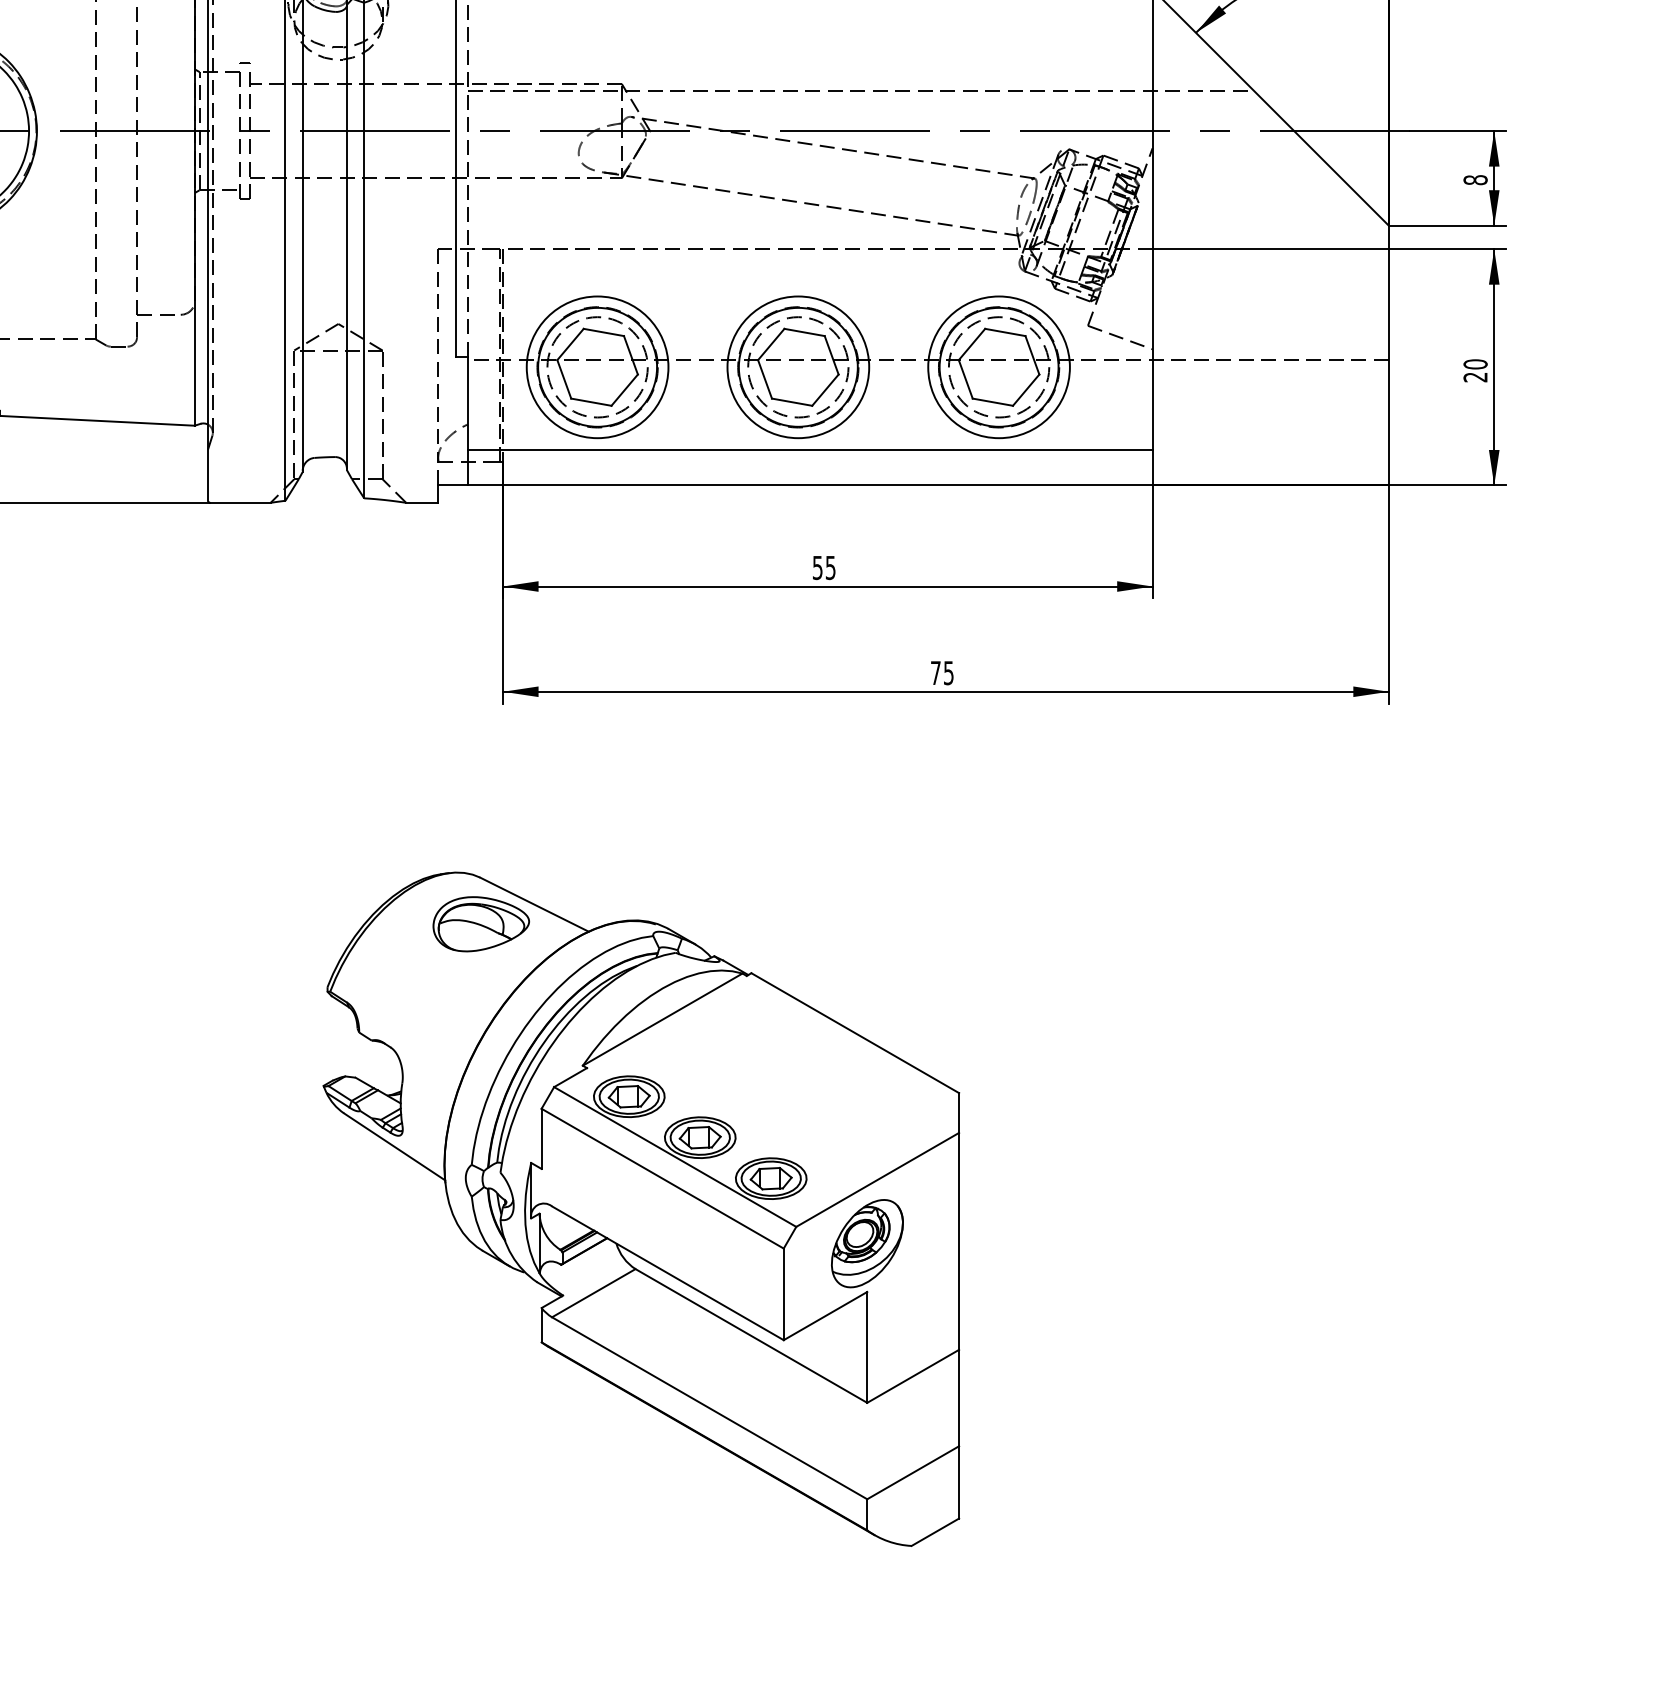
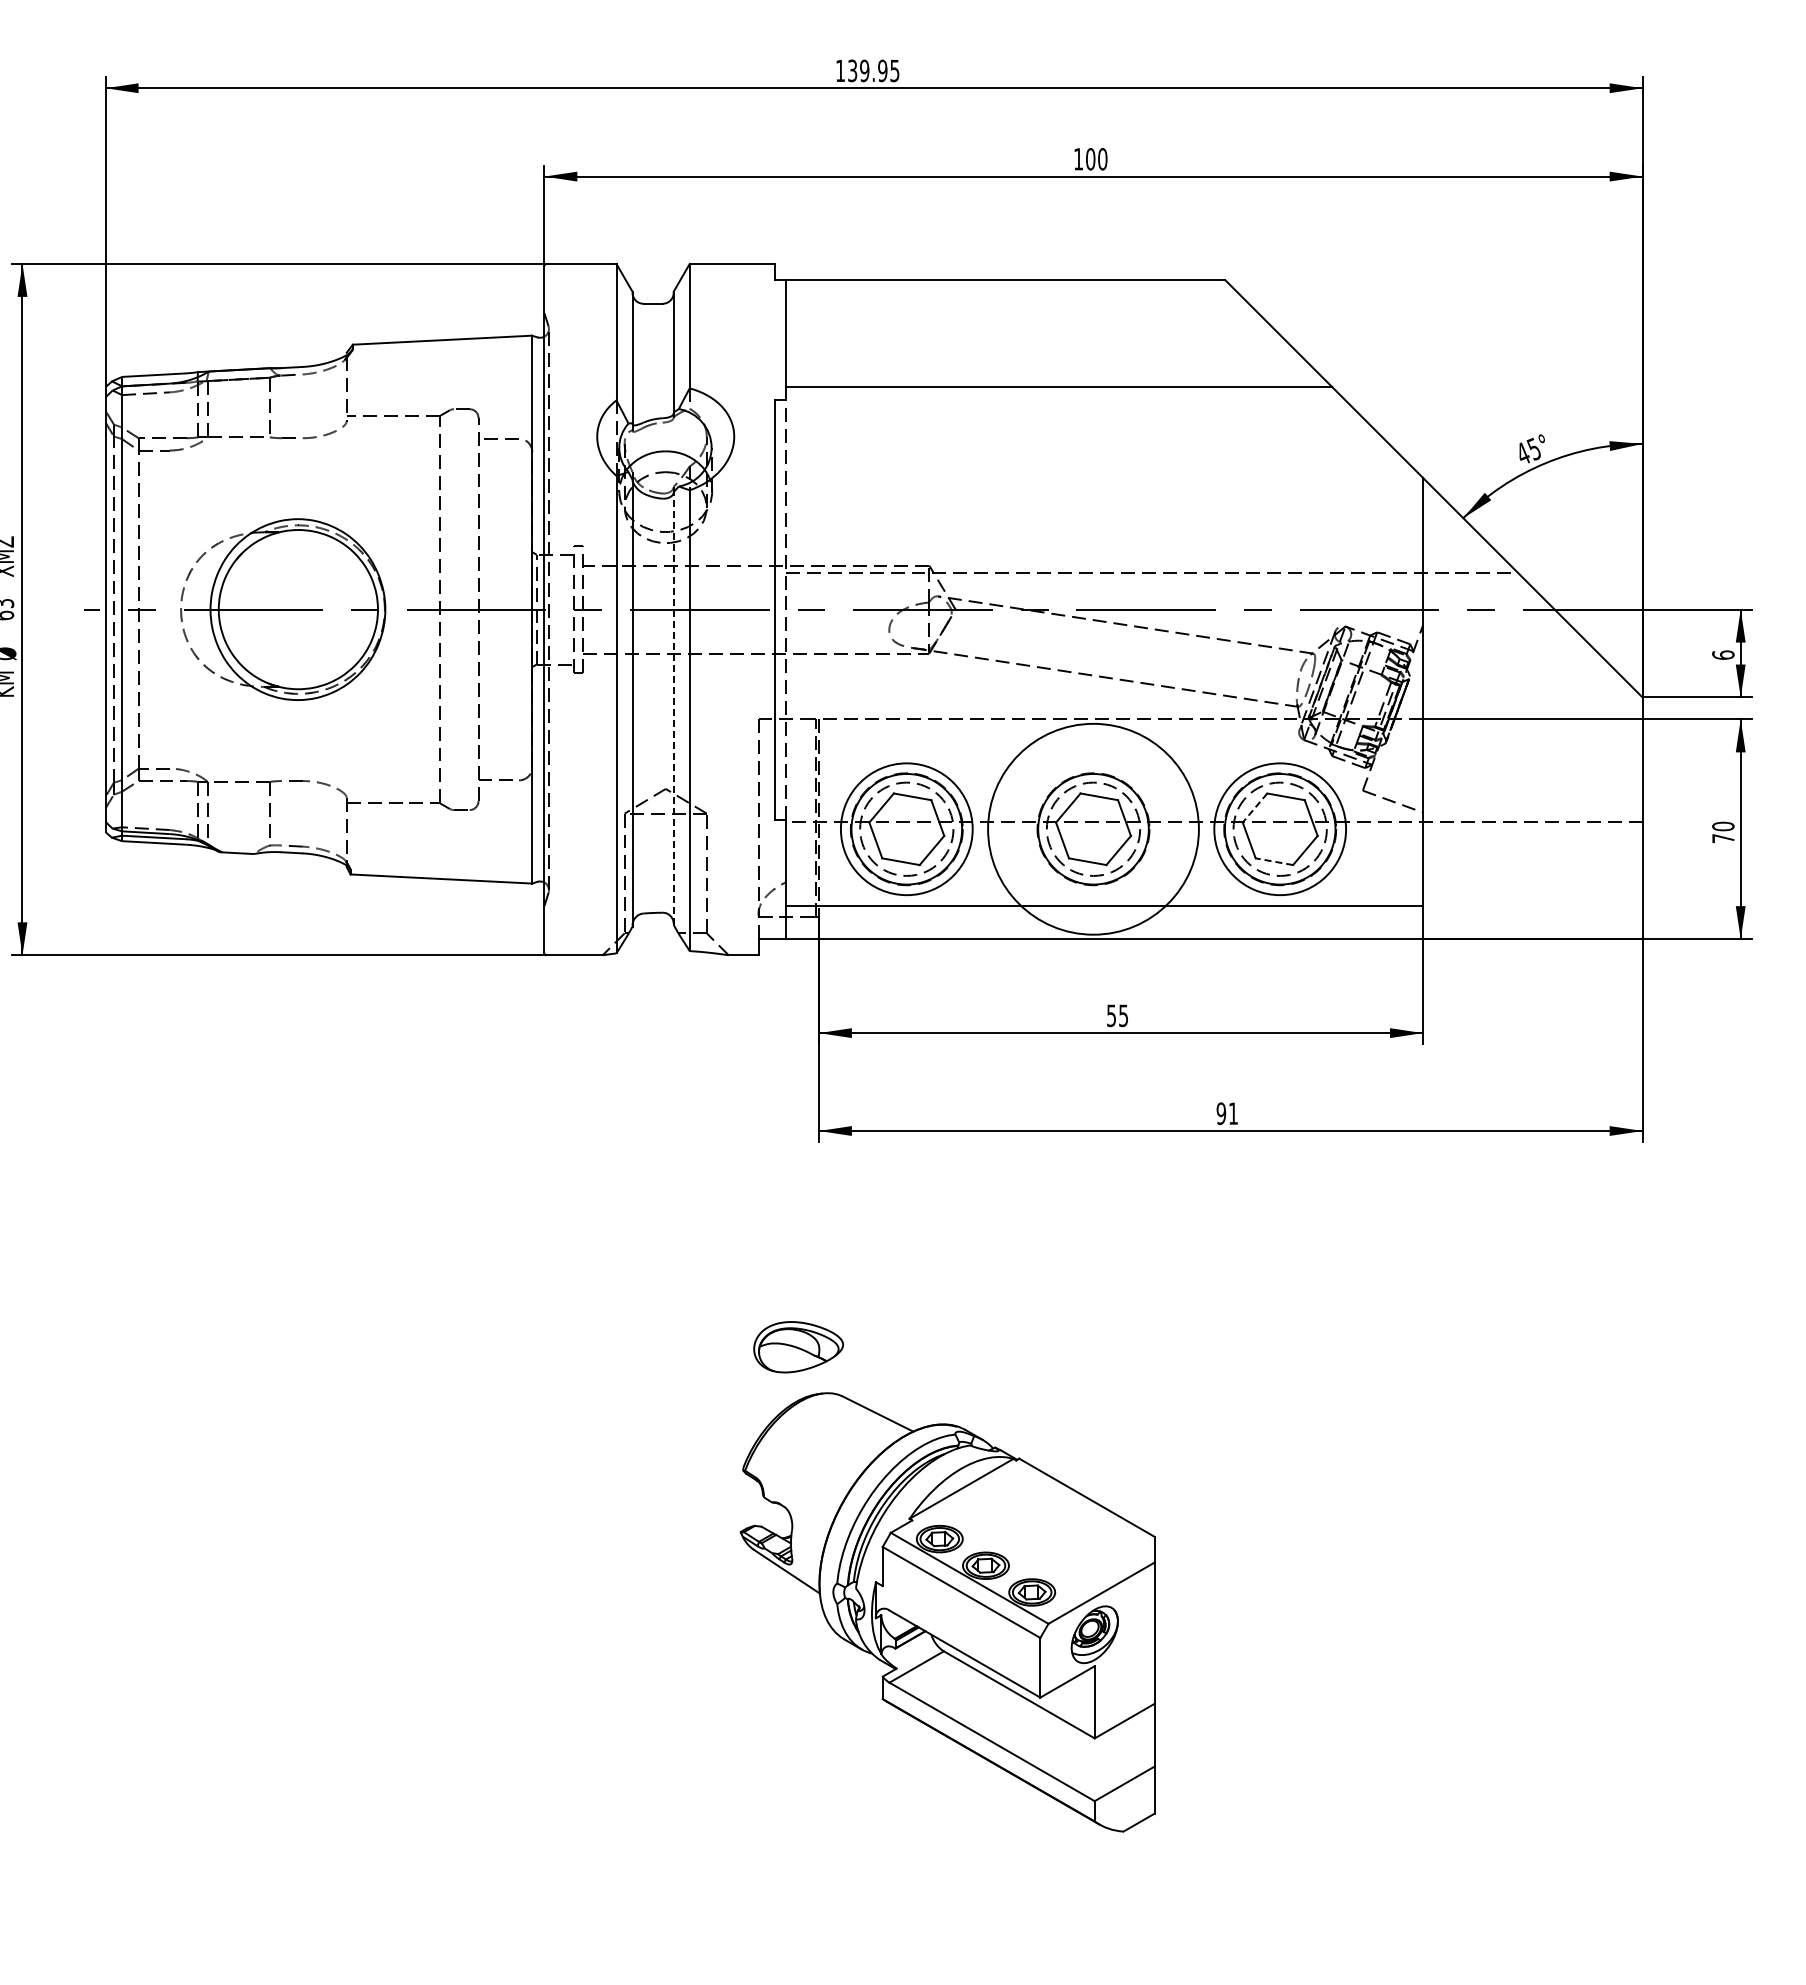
text: (1475, 179) -> (1723, 654), 8 -> 6
line: (346, 237) -> (673, 708), solid -> dashed
line: (971, 345) -> (1254, 808), solid -> dashed
circle: (798, 367) -> (1093, 829), size x1.6
text: (1475, 377) -> (1723, 838), 20 -> 70
line: (991, 401) -> (1273, 861), solid -> dashed
text: (941, 672) -> (1226, 1113), 75 -> 91
part: (641, 1209) -> (947, 1612), size x0.7

